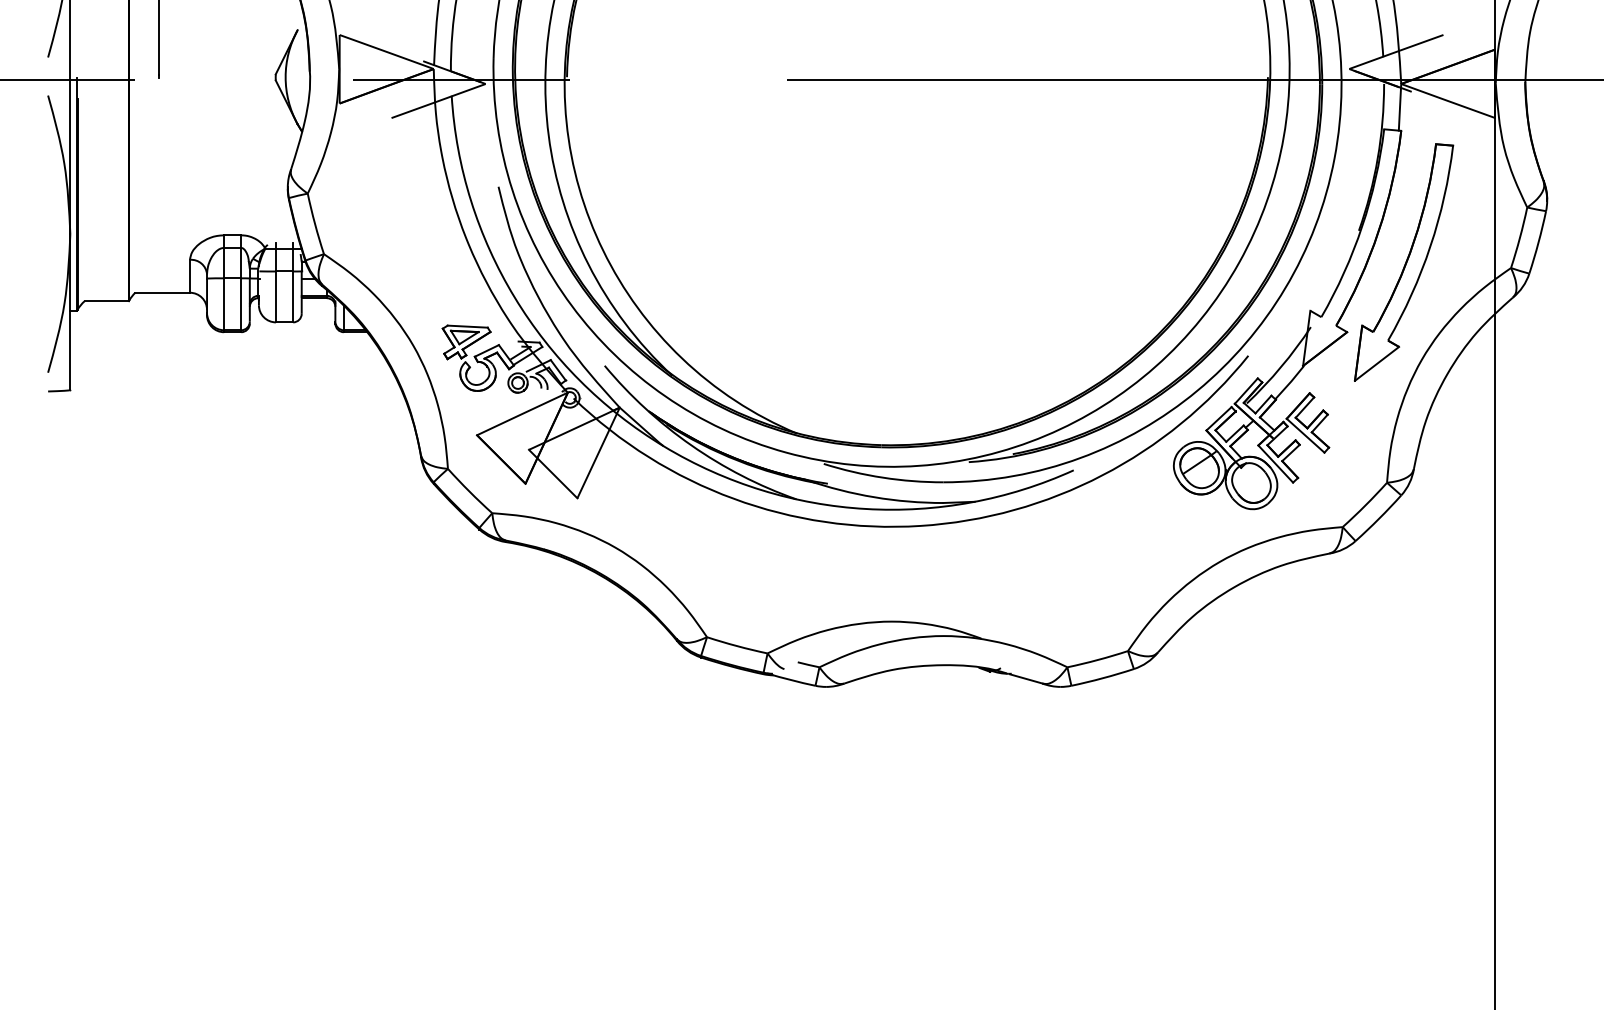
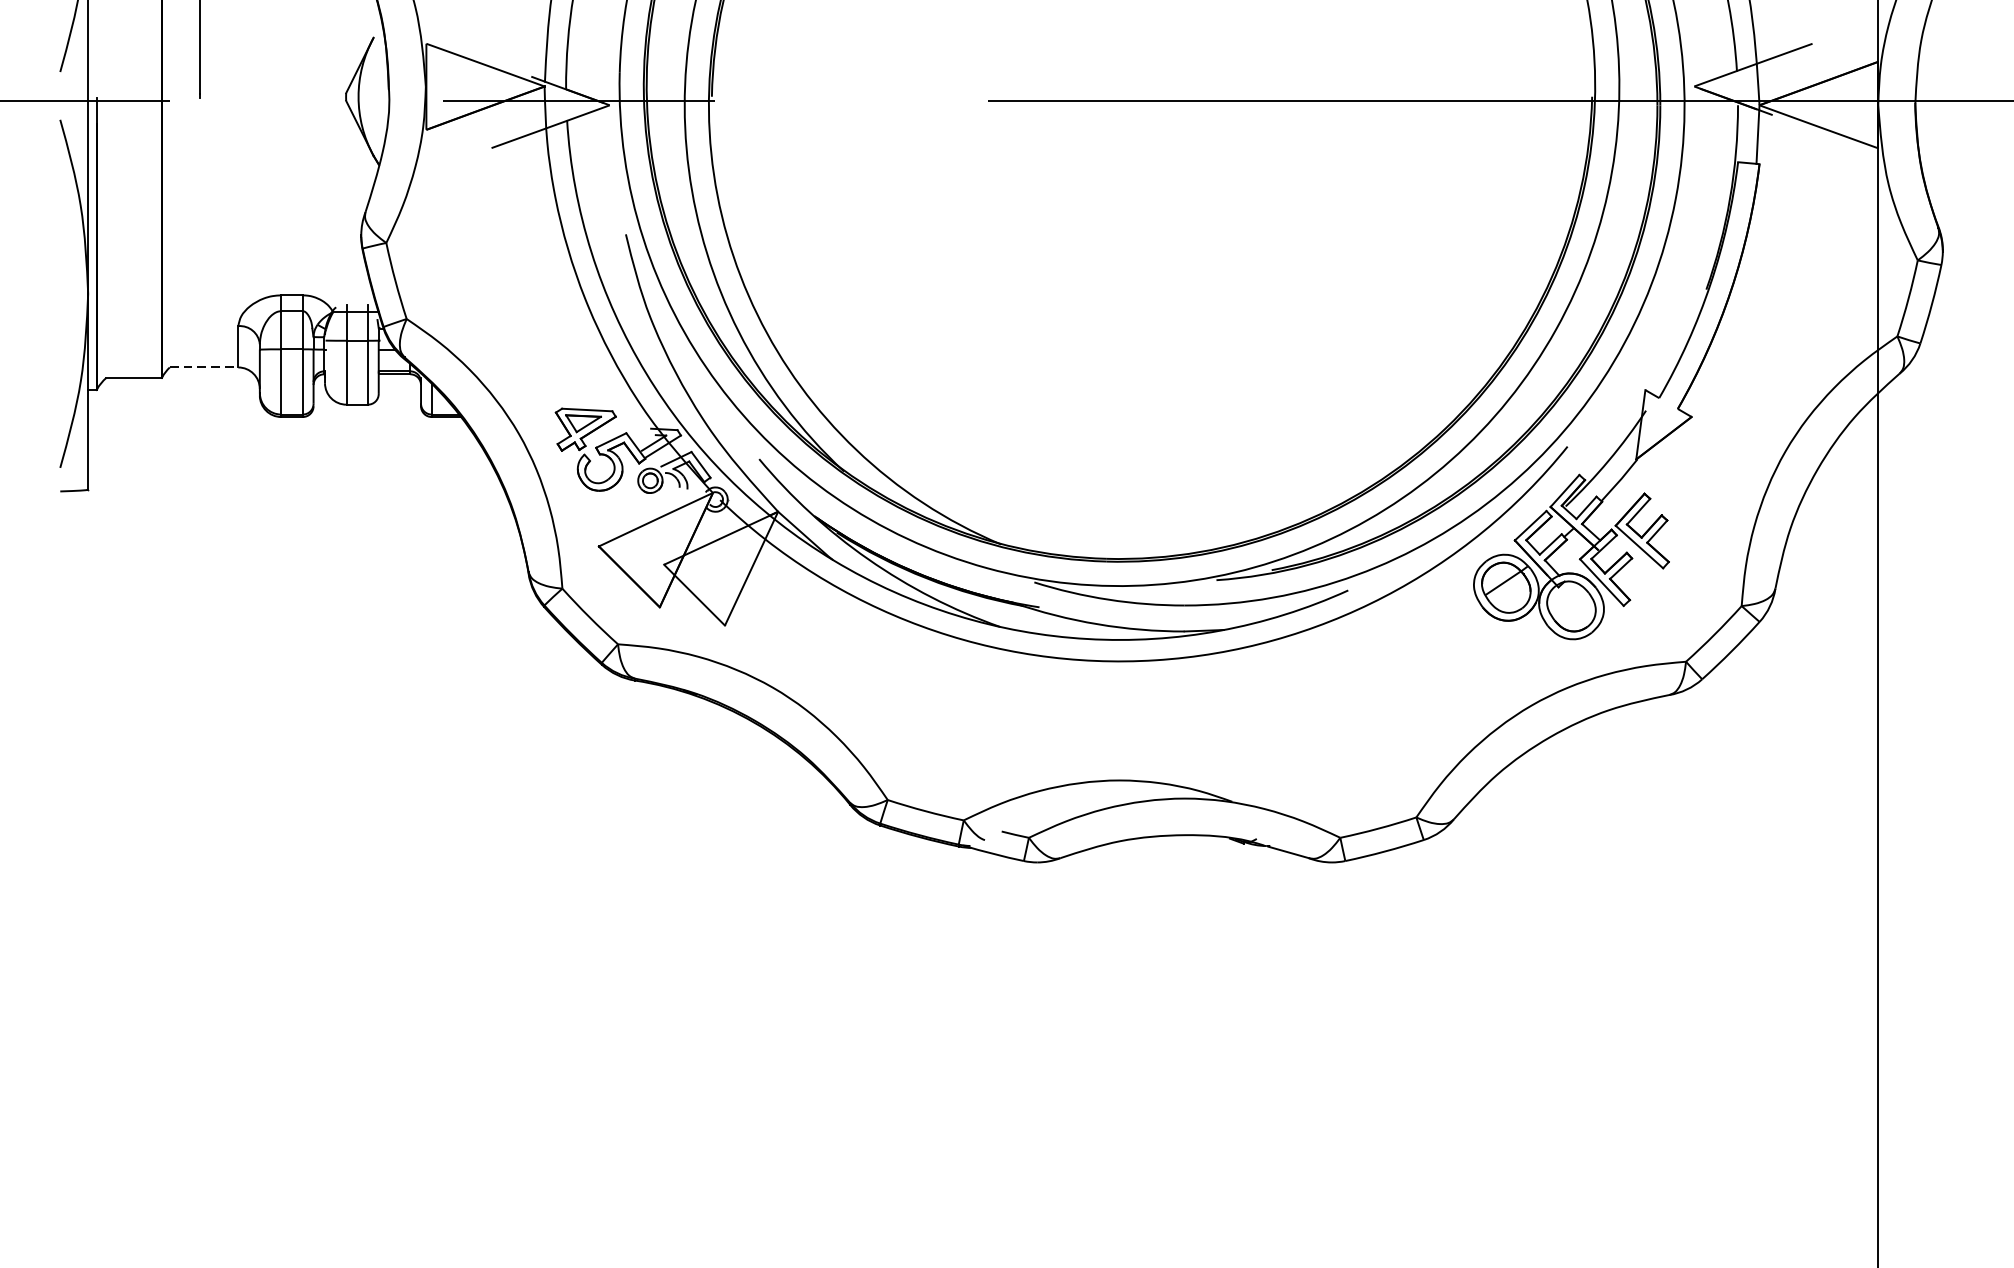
part: (1403, 262) -> (1762, 329), removed
line: (163, 292) -> (205, 367), solid -> dashed

